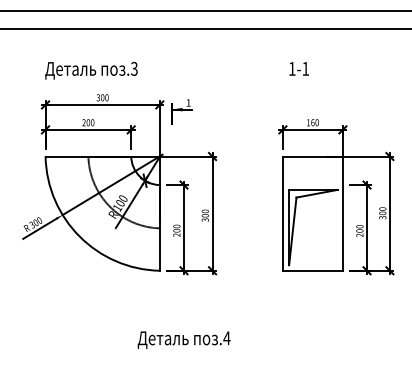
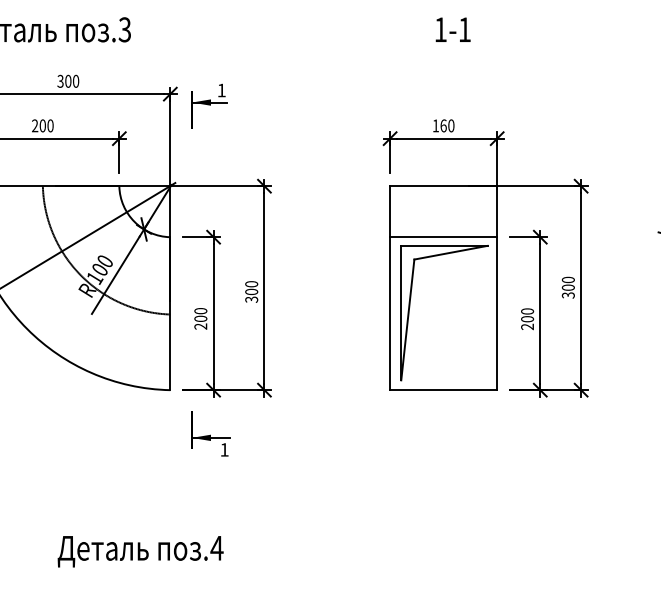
text: (298, 68) -> (451, 29), moved
line: (312, 185) -> (442, 237), added
part: (182, 294) -> (210, 432), added
text: (183, 339) -> (139, 550), moved

